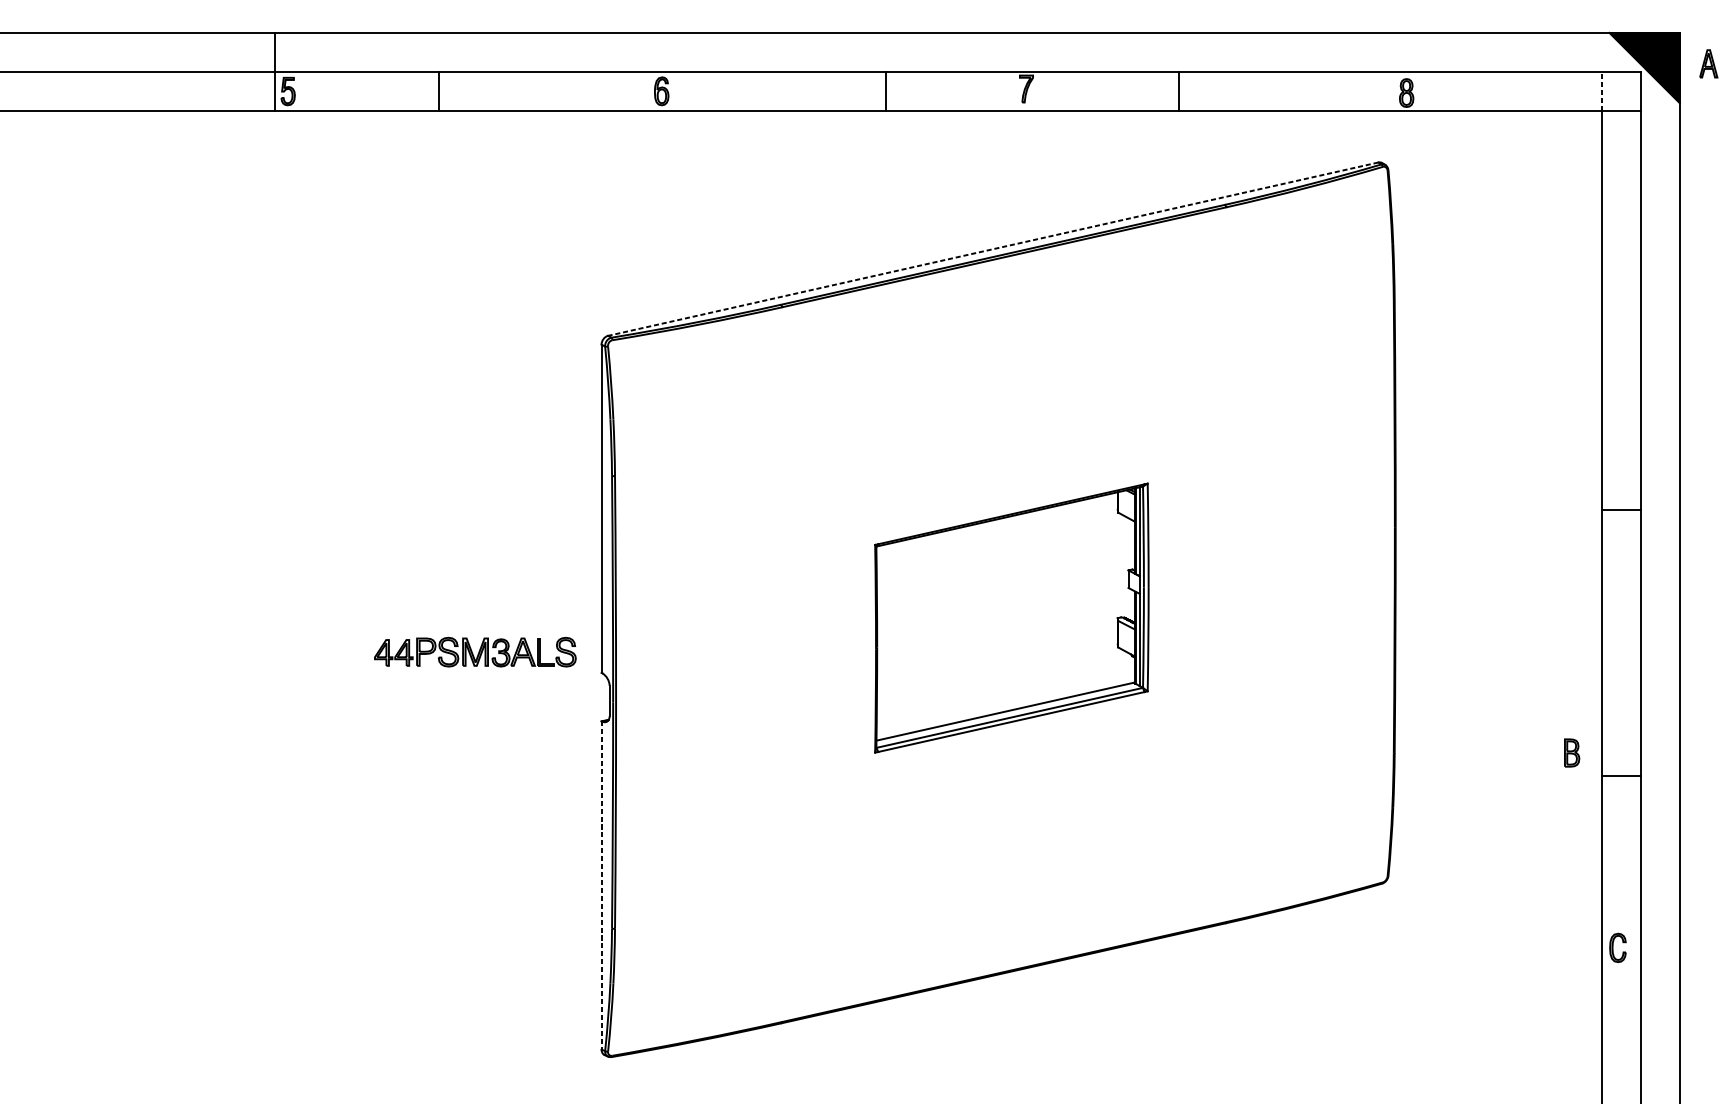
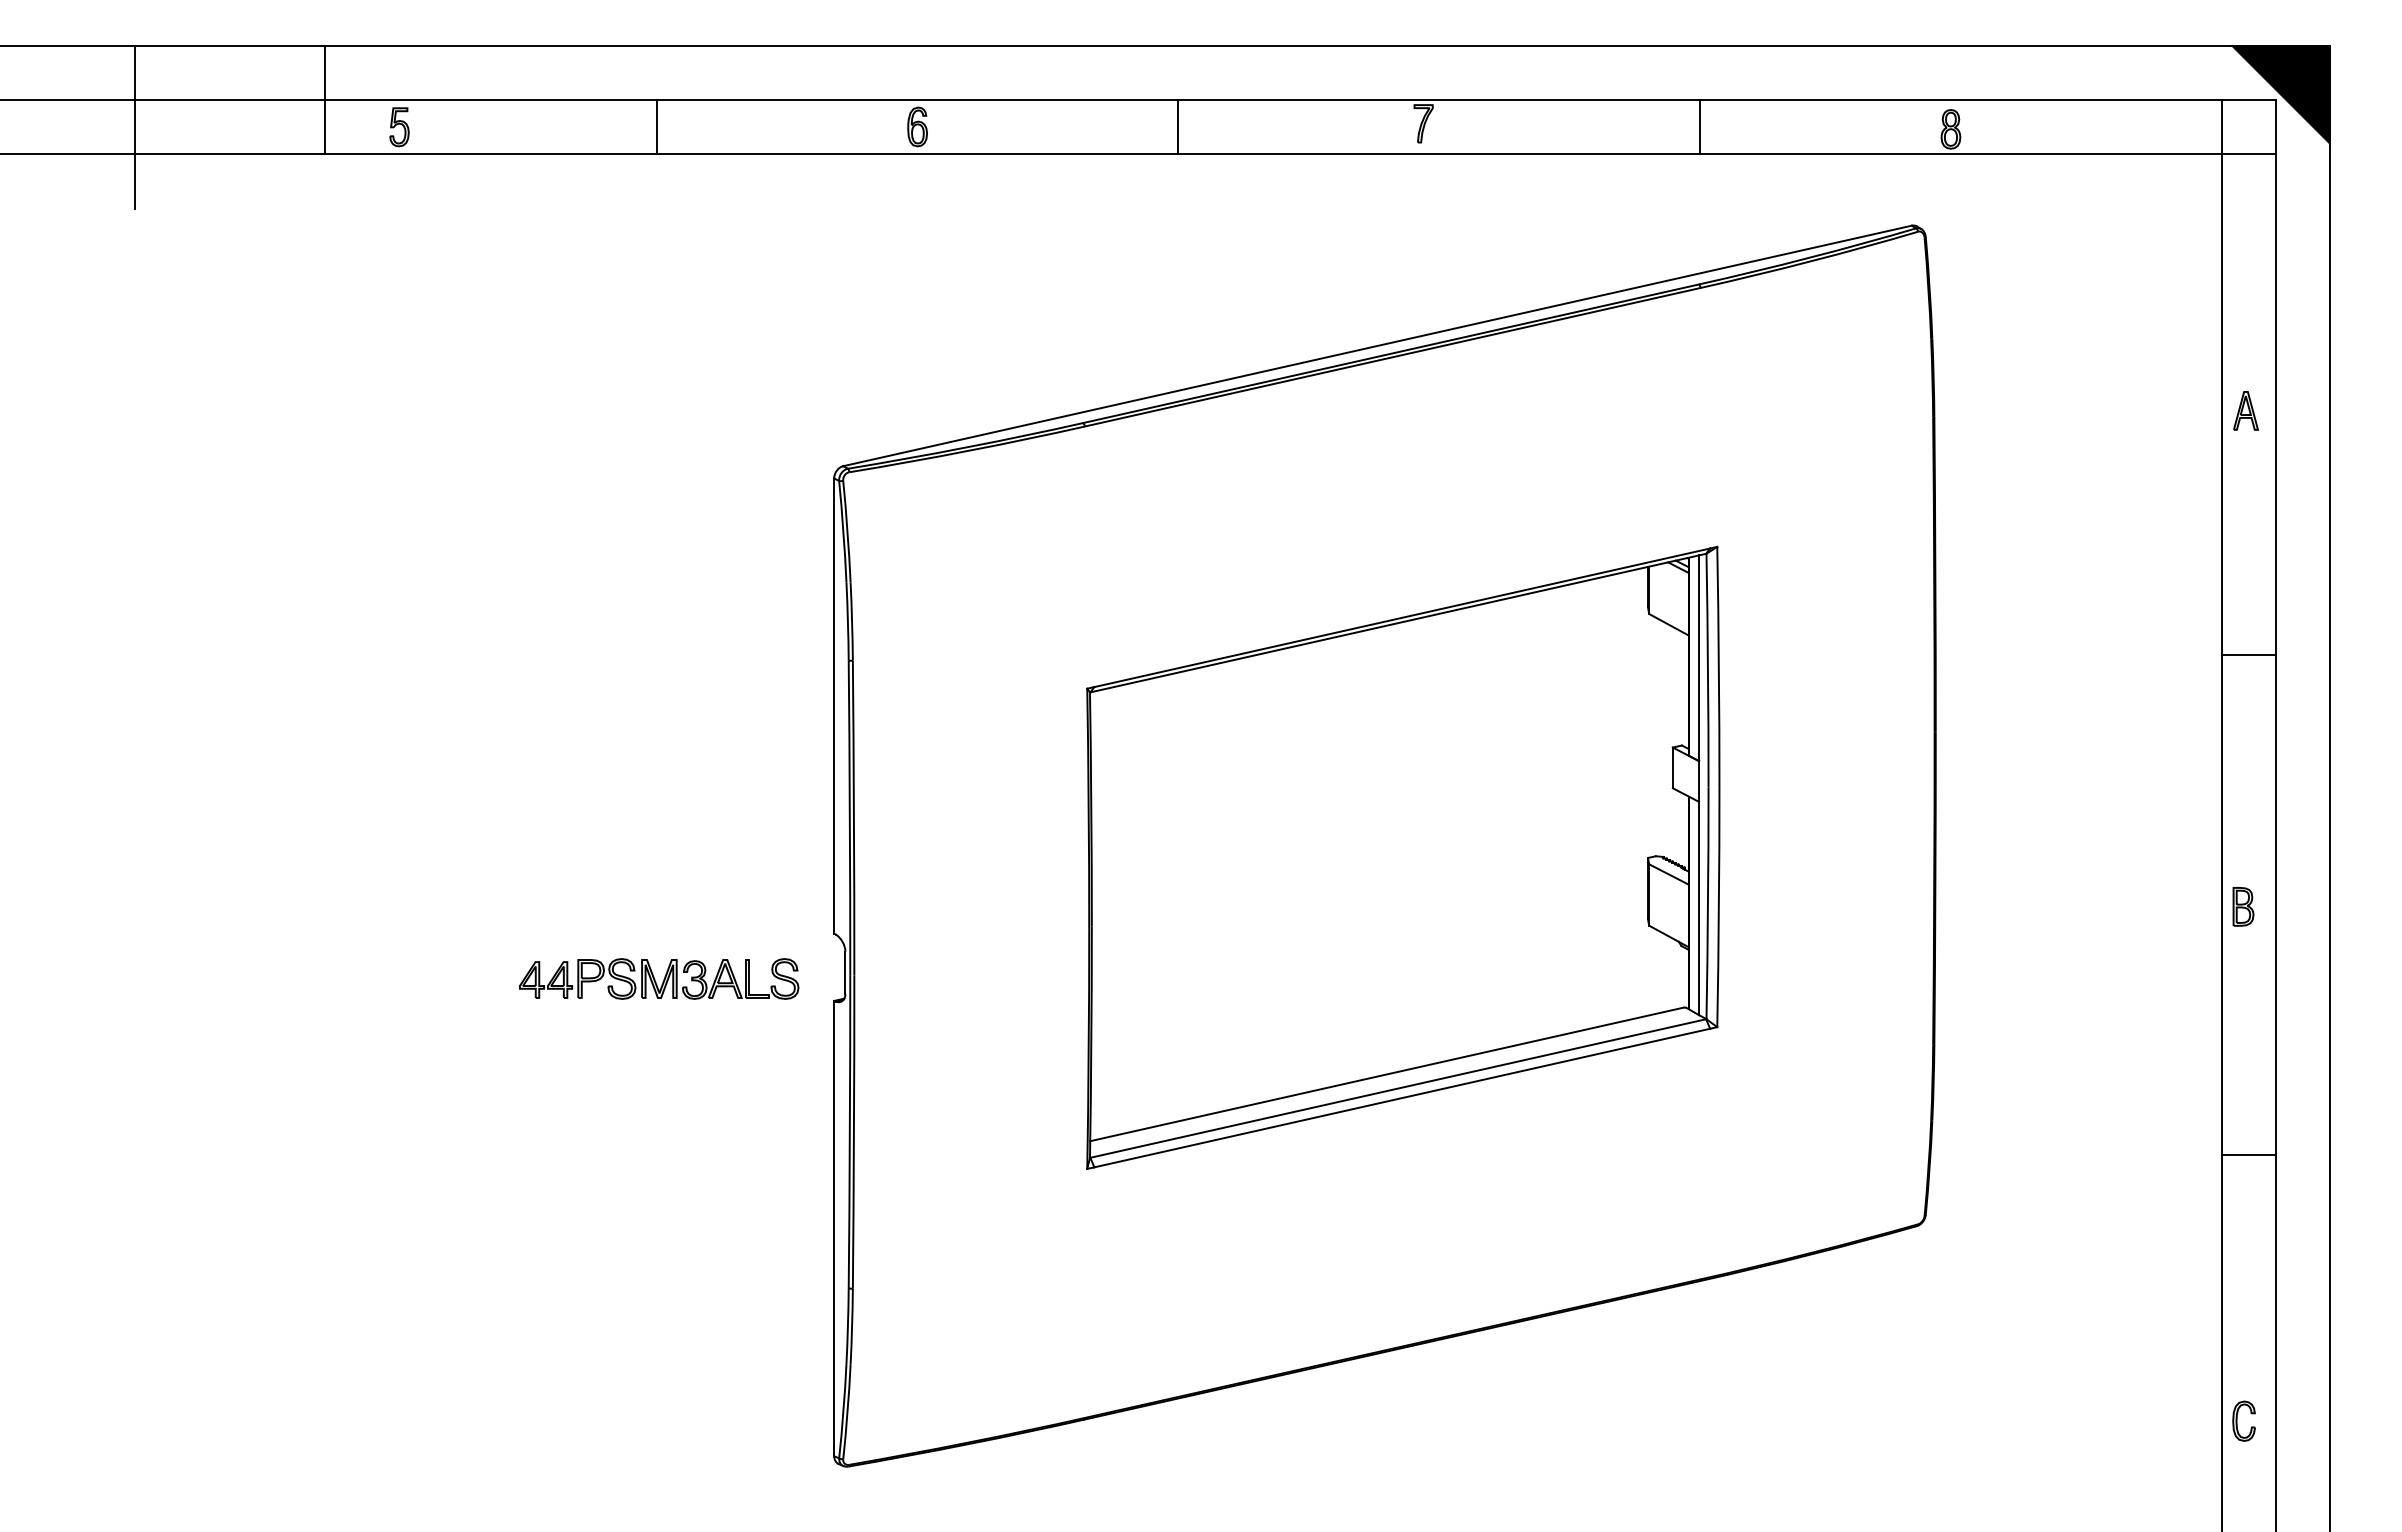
part: (1709, 63) -> (2246, 410), moved
line: (275, 71) -> (324, 99), moved
line: (97, 90) -> (134, 126), added
line: (1601, 90) -> (2221, 126), dashed -> solid
line: (438, 91) -> (656, 127), moved
line: (886, 91) -> (1178, 127), moved
line: (1178, 91) -> (1699, 127), moved
line: (993, 248) -> (1377, 345), dashed -> solid
line: (1621, 509) -> (2248, 654), moved
part: (1011, 617) -> (1403, 857), size x1.67
part: (475, 651) -> (659, 978), moved
part: (1572, 752) -> (2243, 906), moved
line: (1621, 775) -> (2248, 1155), moved
line: (601, 885) -> (834, 1228), dashed -> solid
part: (1617, 947) -> (2243, 1420), moved

